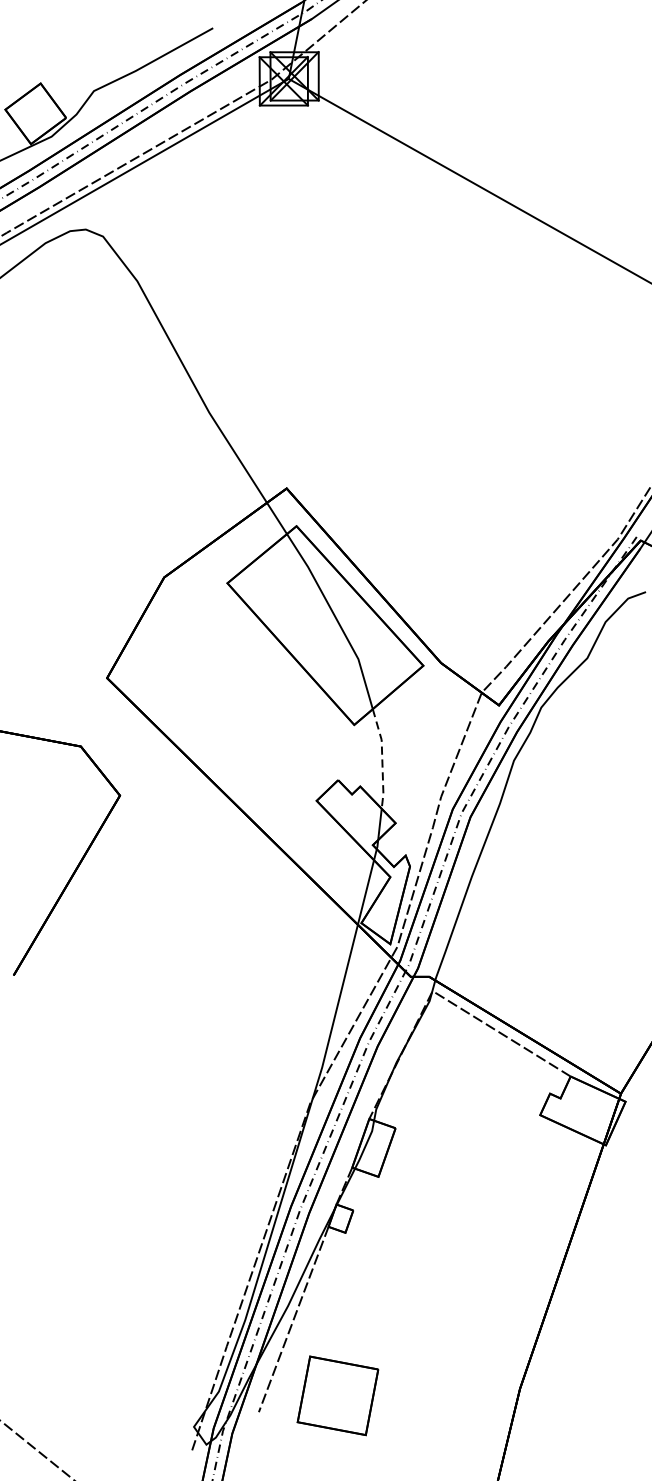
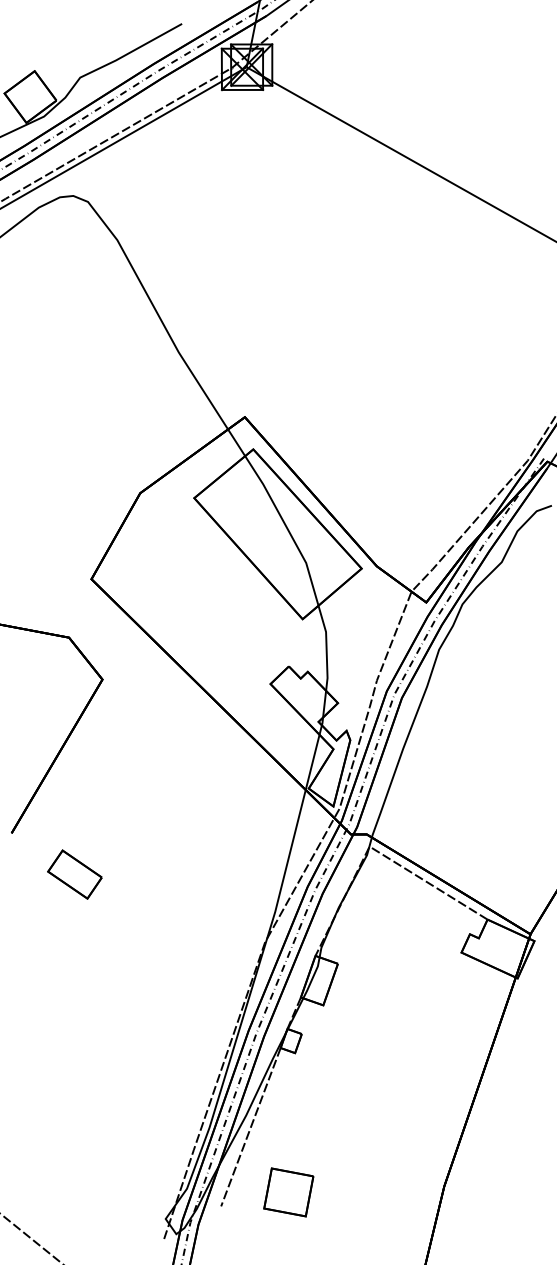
line: (382, 758) -> (326, 647), dashed -> solid
part: (87, 1023) -> (74, 874), added
part: (337, 1395) -> (288, 1192), size x0.71

